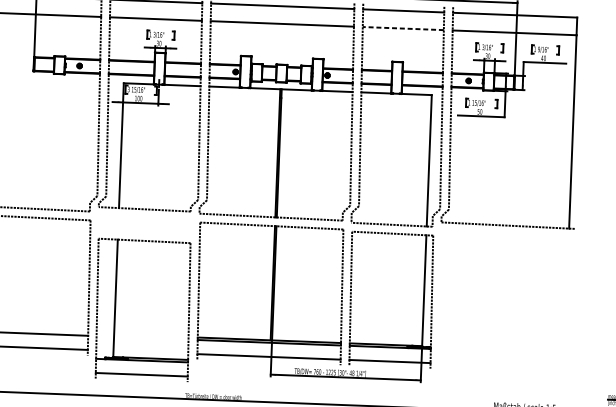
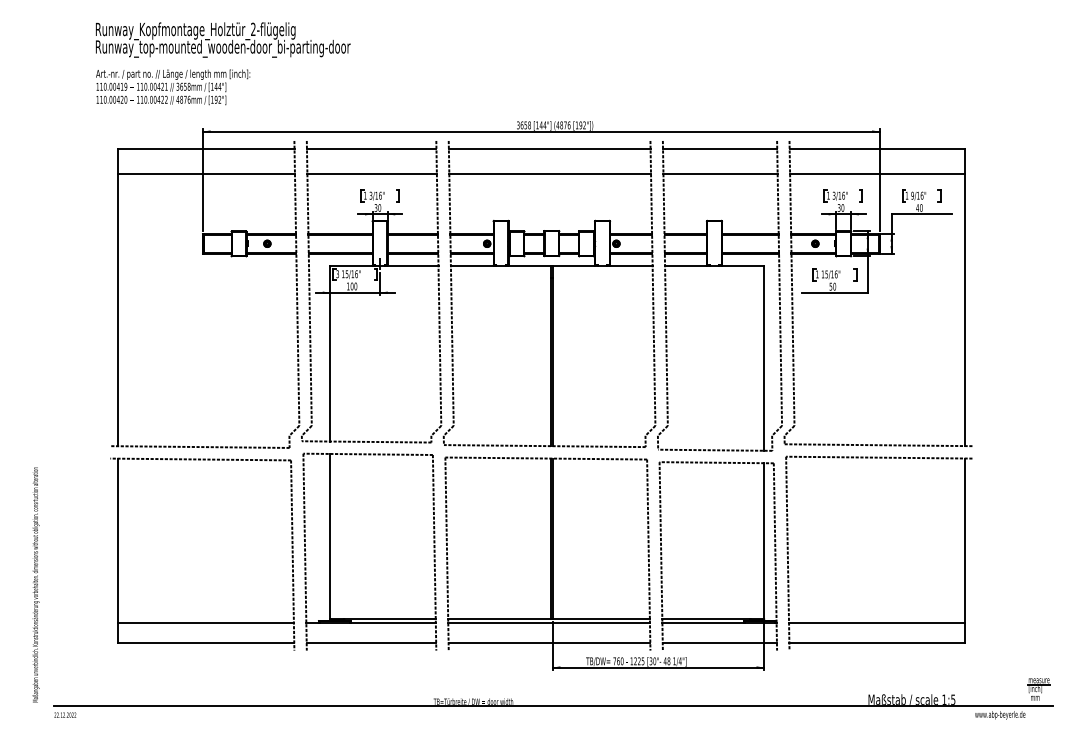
line: (403, 28) -> (720, 173), dashed -> solid
part: (115, 308) -> (330, 551), moved
part: (503, 351) -> (878, 622), added

